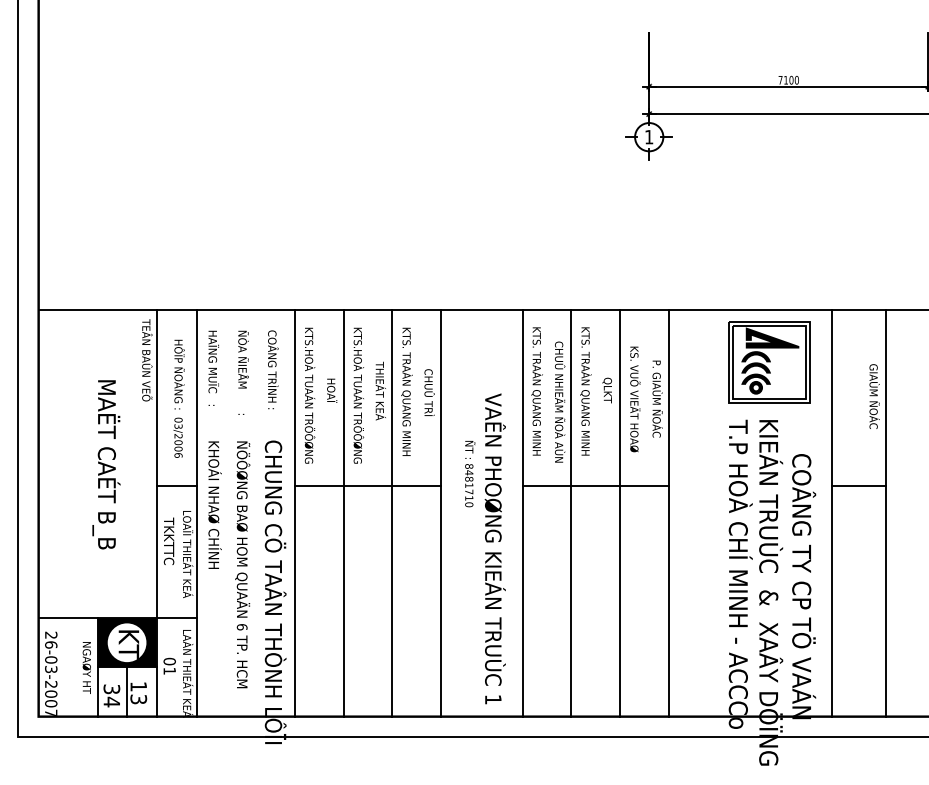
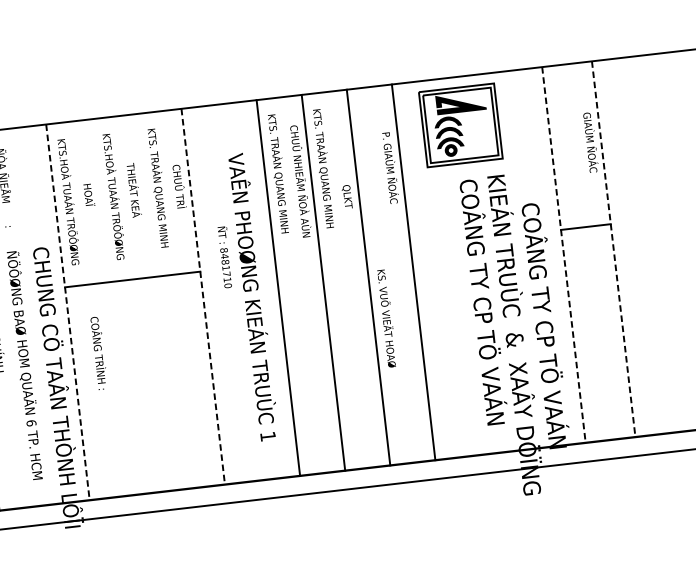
part: (769, 362) -> (460, 125), moved
text: (273, 369) -> (99, 352), moved
text: (606, 390) -> (346, 197), moved
text: (635, 399) -> (387, 318), moved
line: (595, 486) -> (342, 255), removed
line: (343, 512) -> (112, 306), removed
line: (392, 512) -> (158, 301), removed
line: (294, 513) -> (67, 312), solid -> dashed
line: (441, 513) -> (203, 296), solid -> dashed
line: (831, 513) -> (563, 255), solid -> dashed
line: (885, 513) -> (613, 249), solid -> dashed
text: (494, 548) -> (253, 296), moved
text: (740, 573) -> (486, 320), T.P HOÀ CHÍ MINH - ACCCo -> COÂNG TY CP TÖ VAÁN

